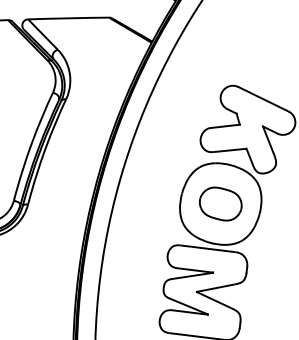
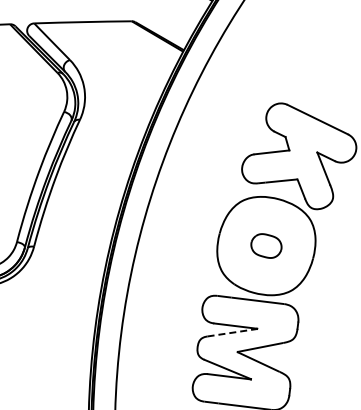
part: (220, 203) -> (266, 245), size x0.6
line: (192, 275) -> (232, 332), solid -> dashed

